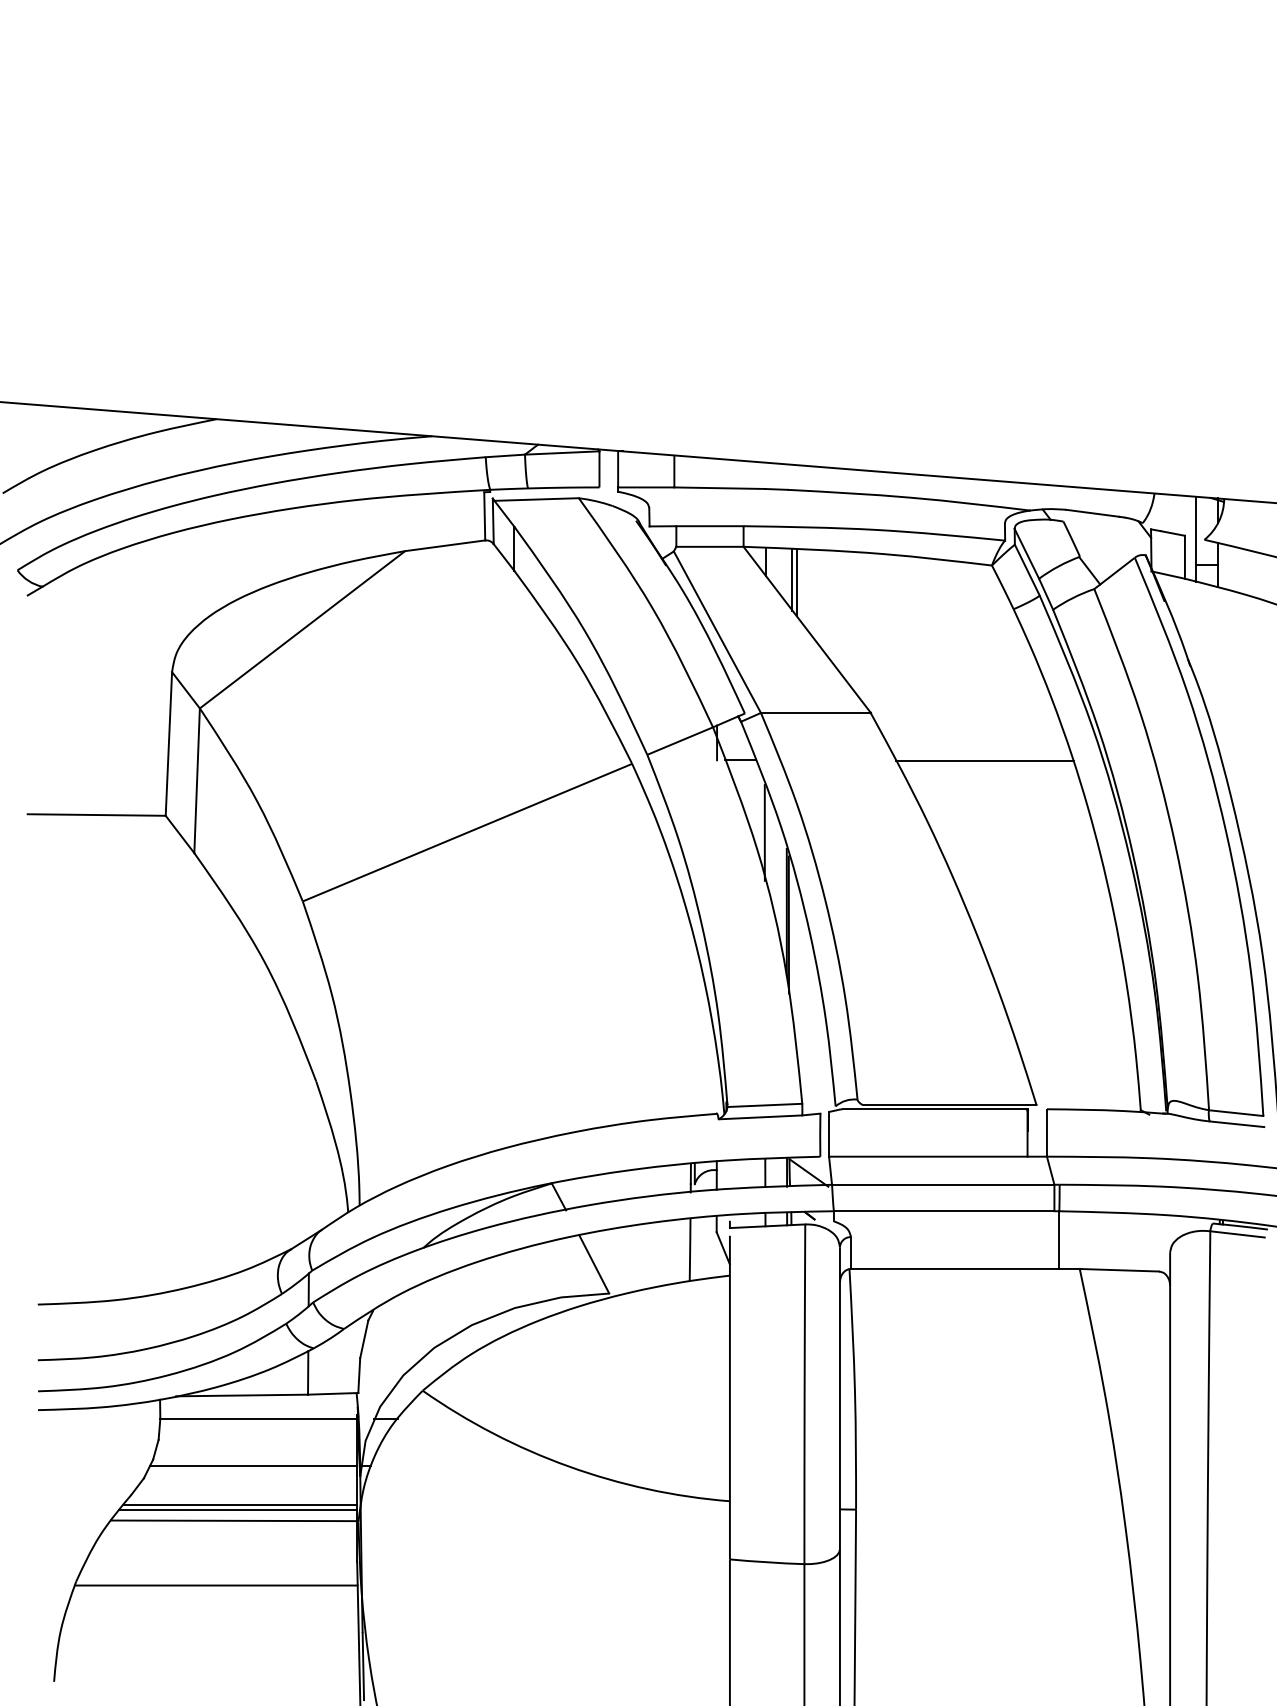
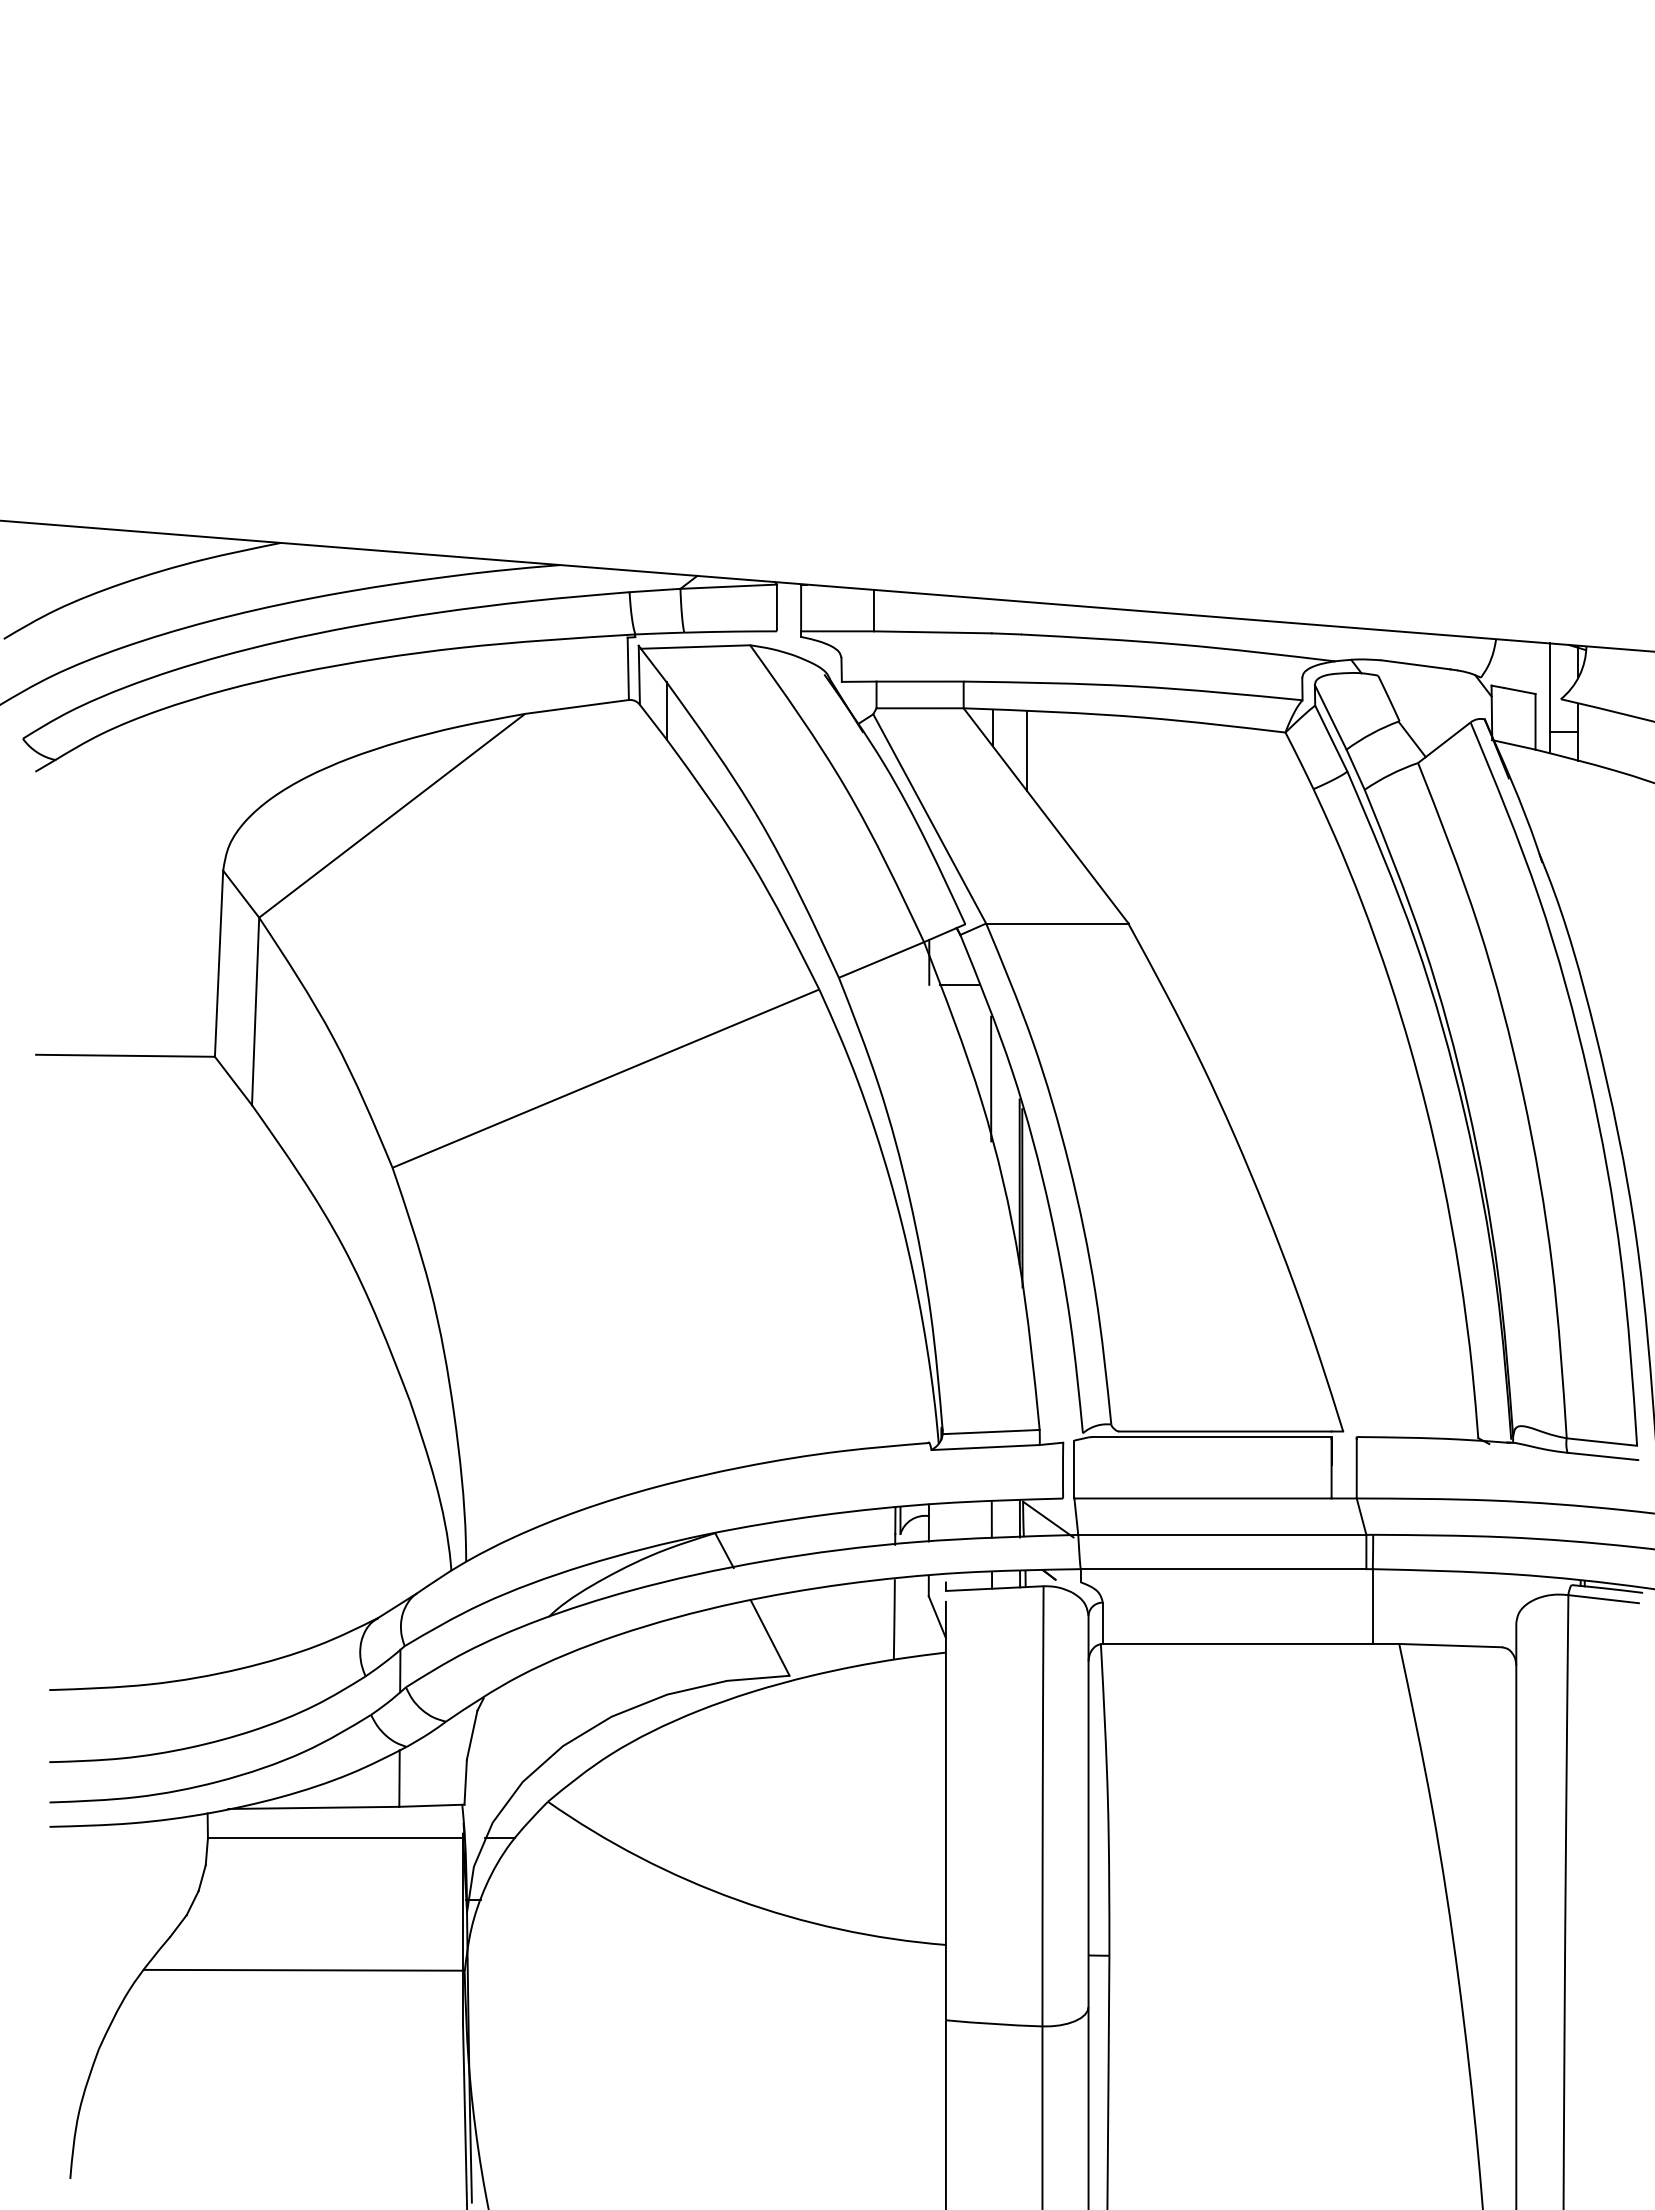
line: (796, 582) -> (1032, 754), removed
line: (985, 760) -> (1276, 985), removed
line: (253, 1466) -> (328, 1899), removed
line: (240, 1504) -> (311, 1949), removed
line: (237, 1510) -> (308, 1956), removed
line: (216, 1585) -> (280, 2054), removed

